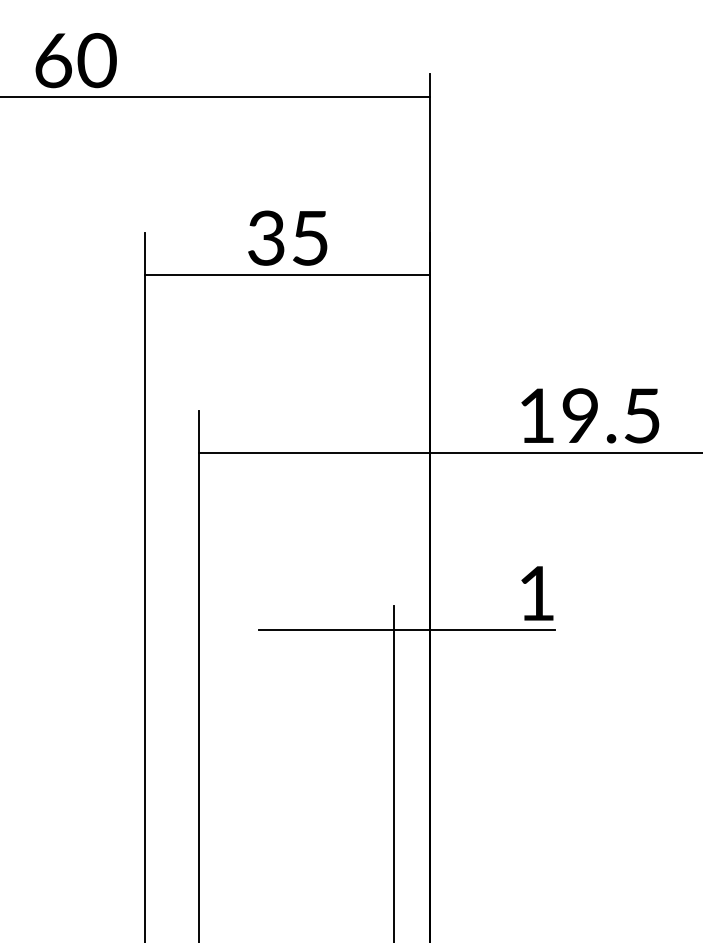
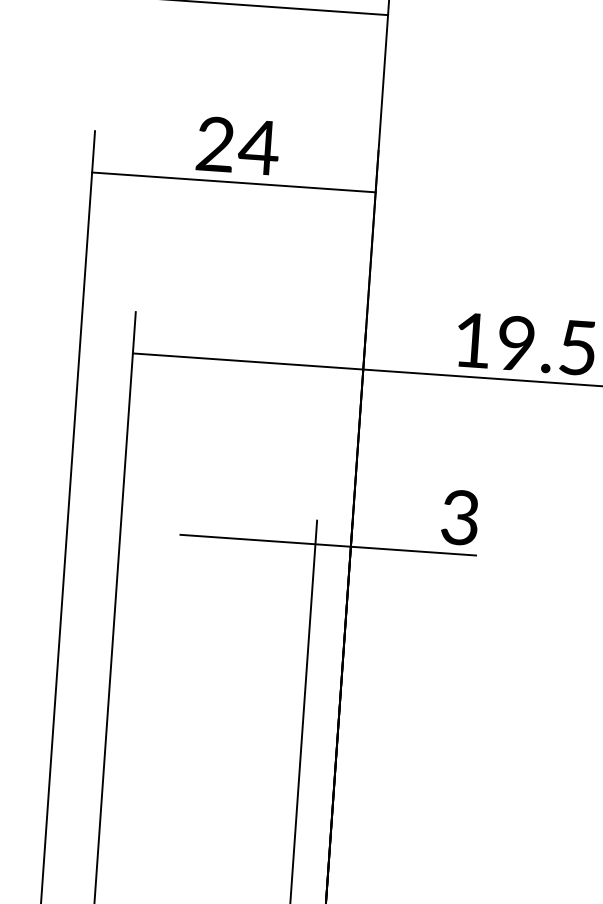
text: (289, 238) -> (238, 146), 35 -> 24
text: (536, 593) -> (460, 517), 1 -> 3

